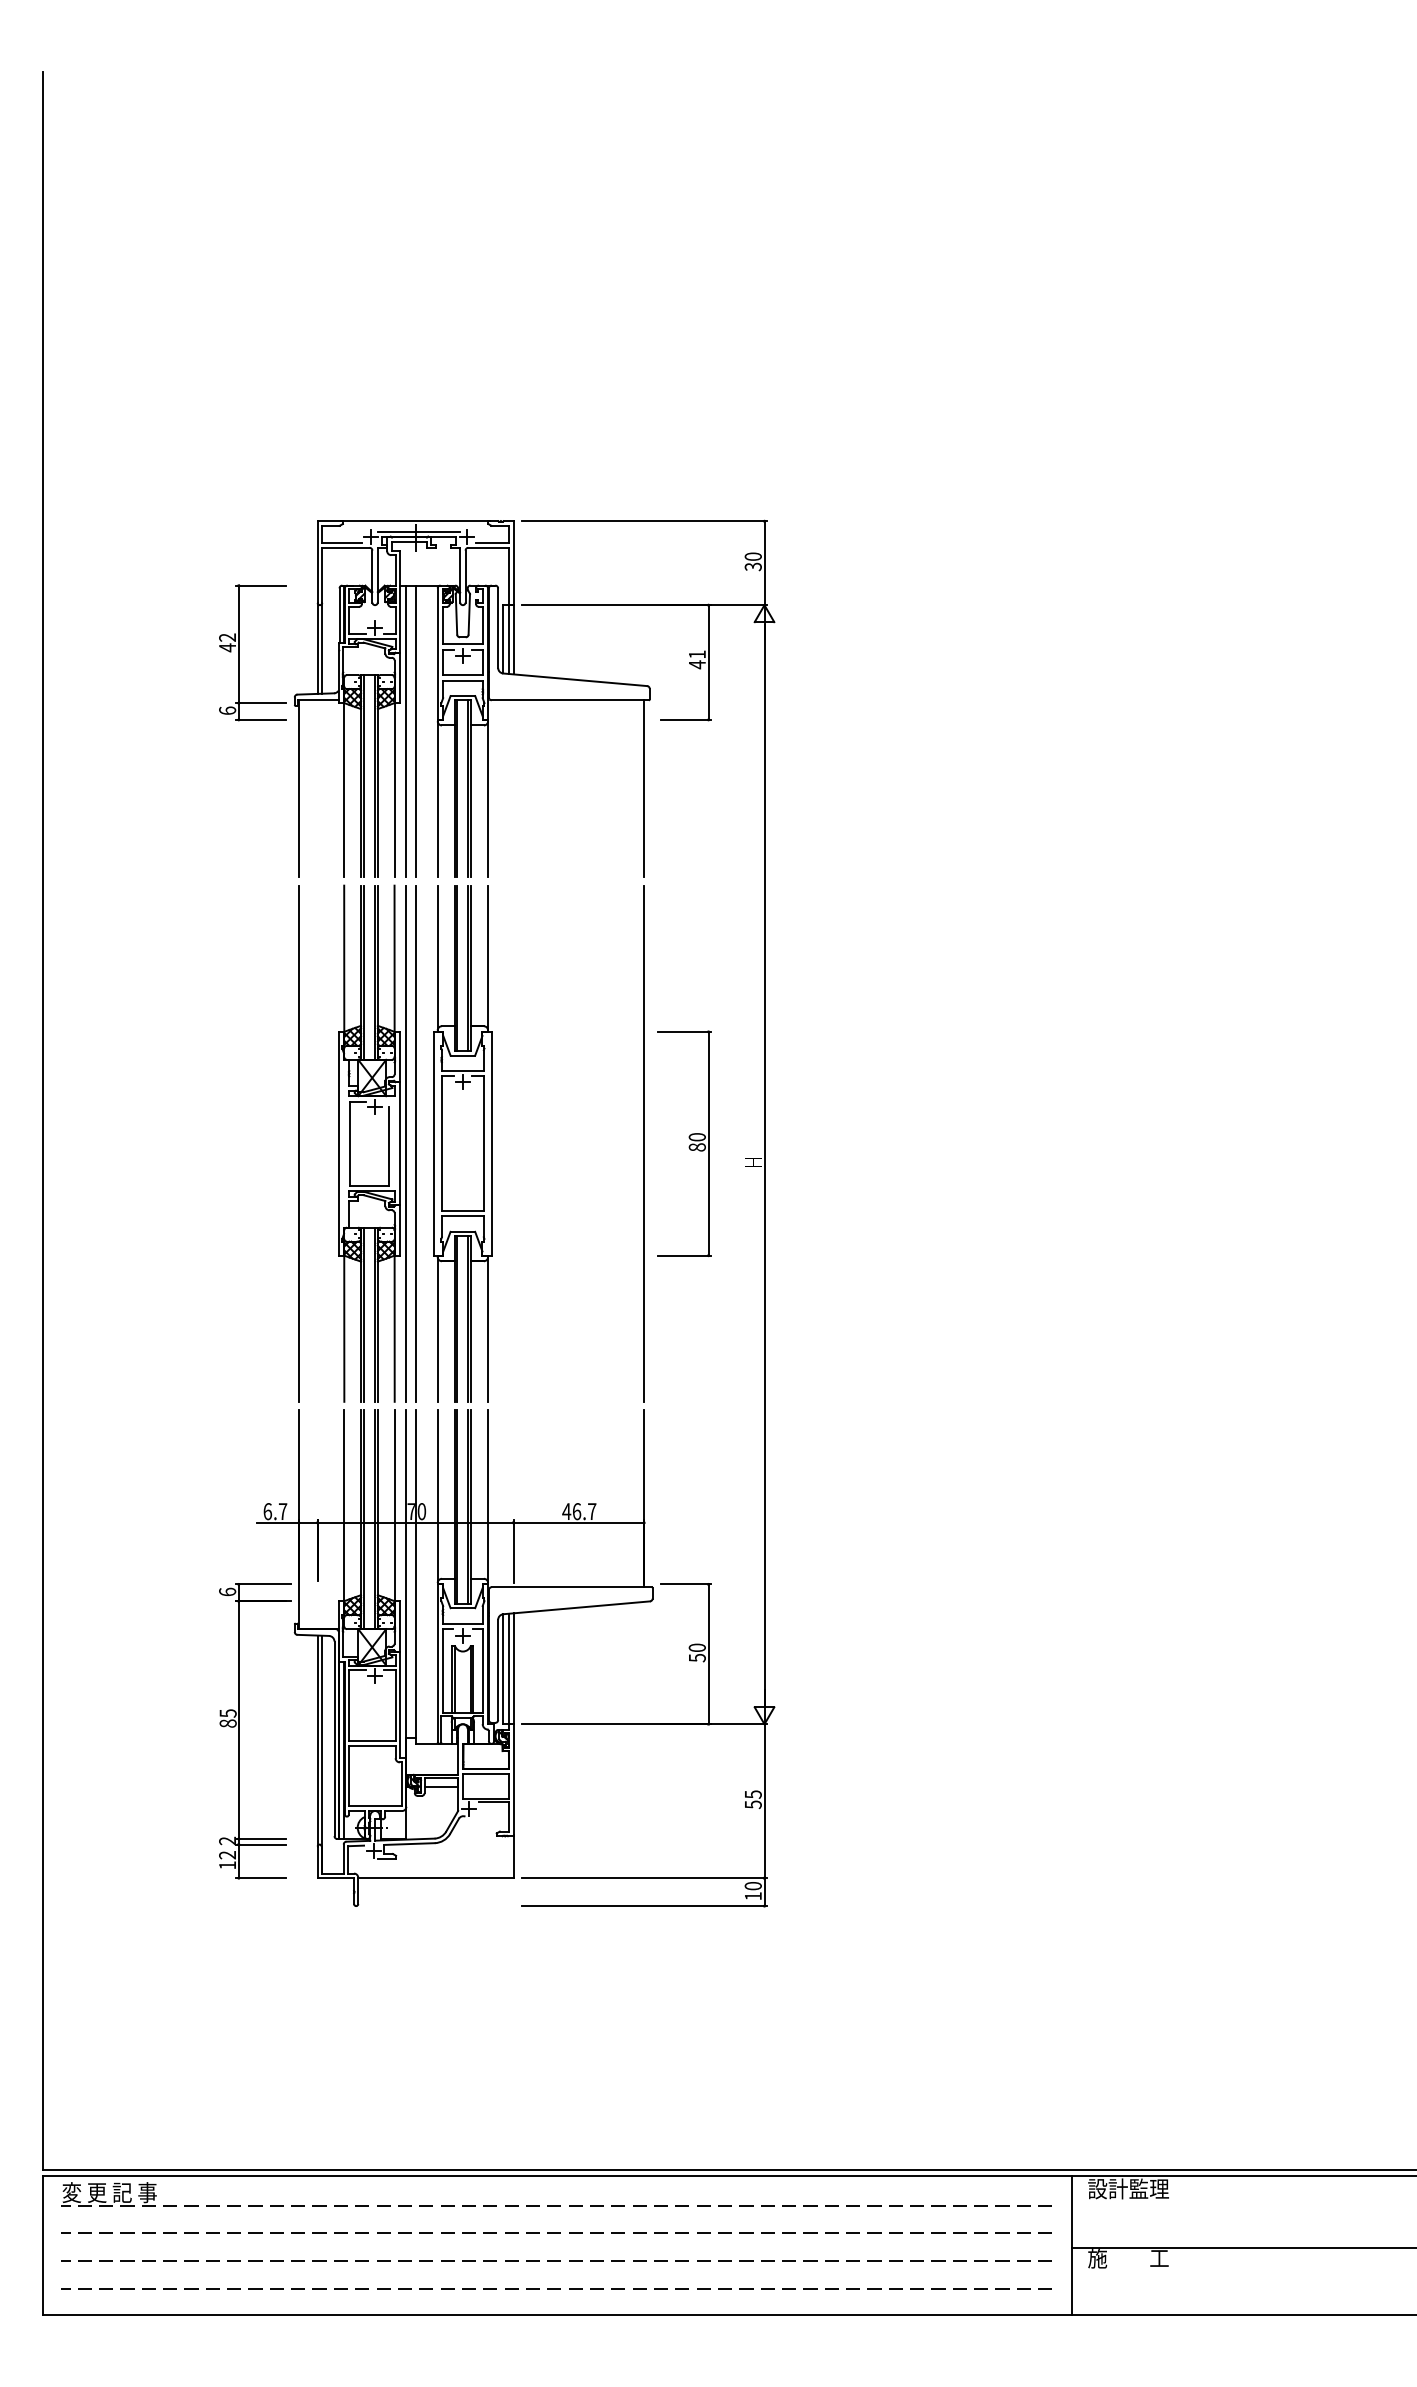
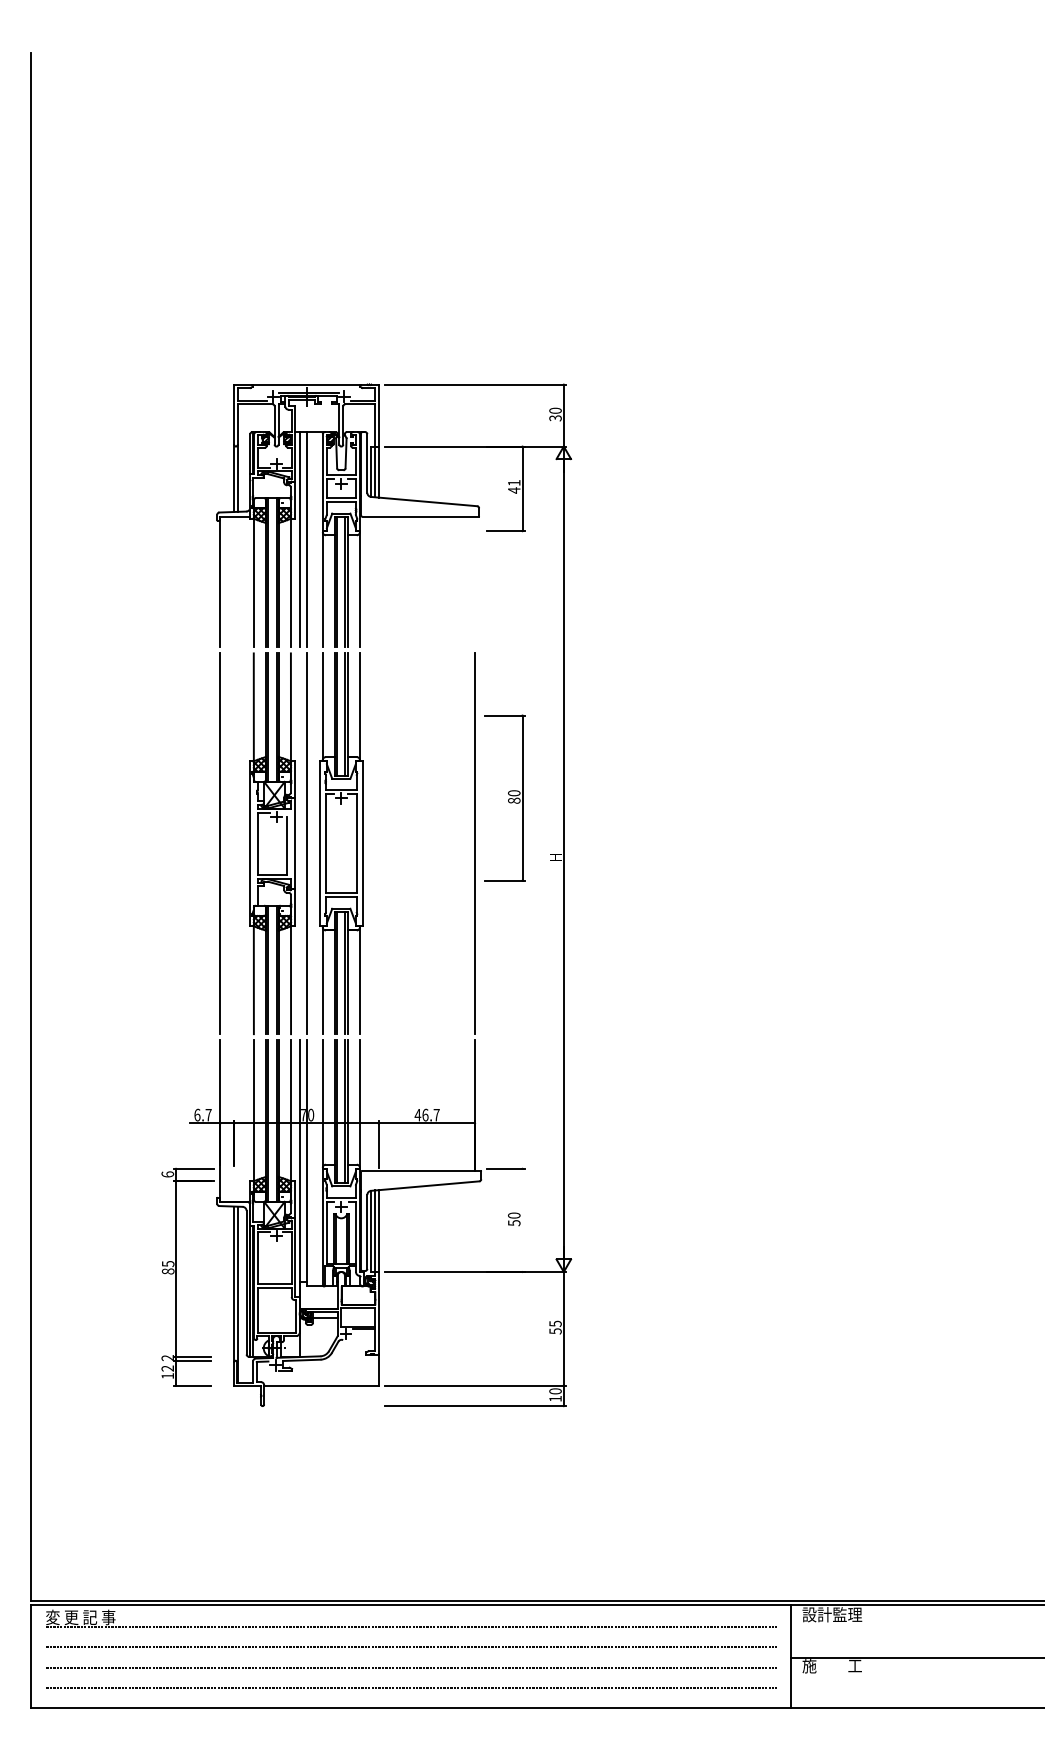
part: (239, 652) -> (176, 481), removed
line: (644, 788) -> (475, 581), removed
line: (406, 1143) -> (299, 843), removed
part: (684, 1143) -> (504, 797), moved
line: (708, 1654) -> (522, 1220), removed

